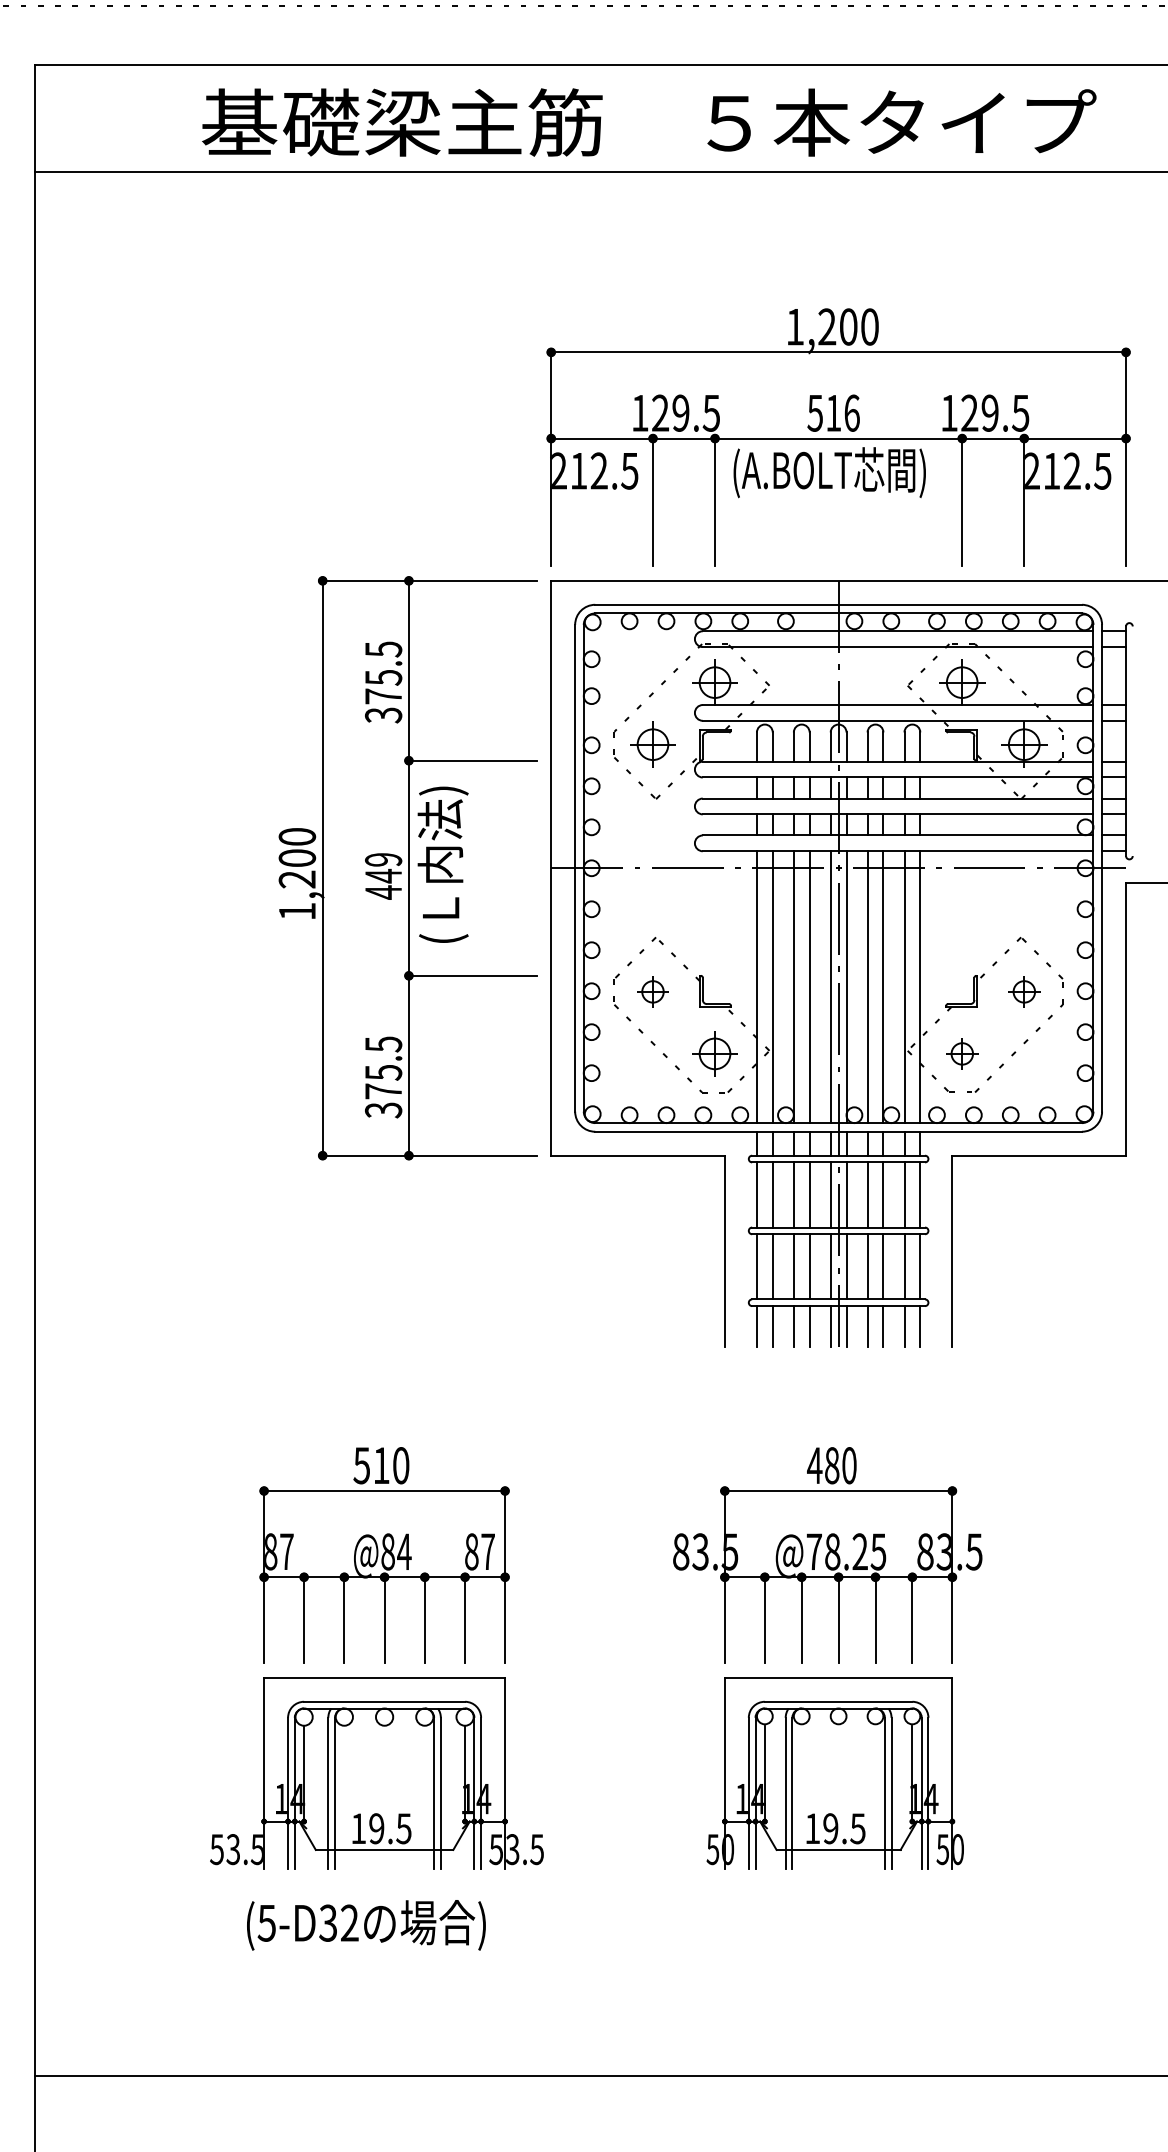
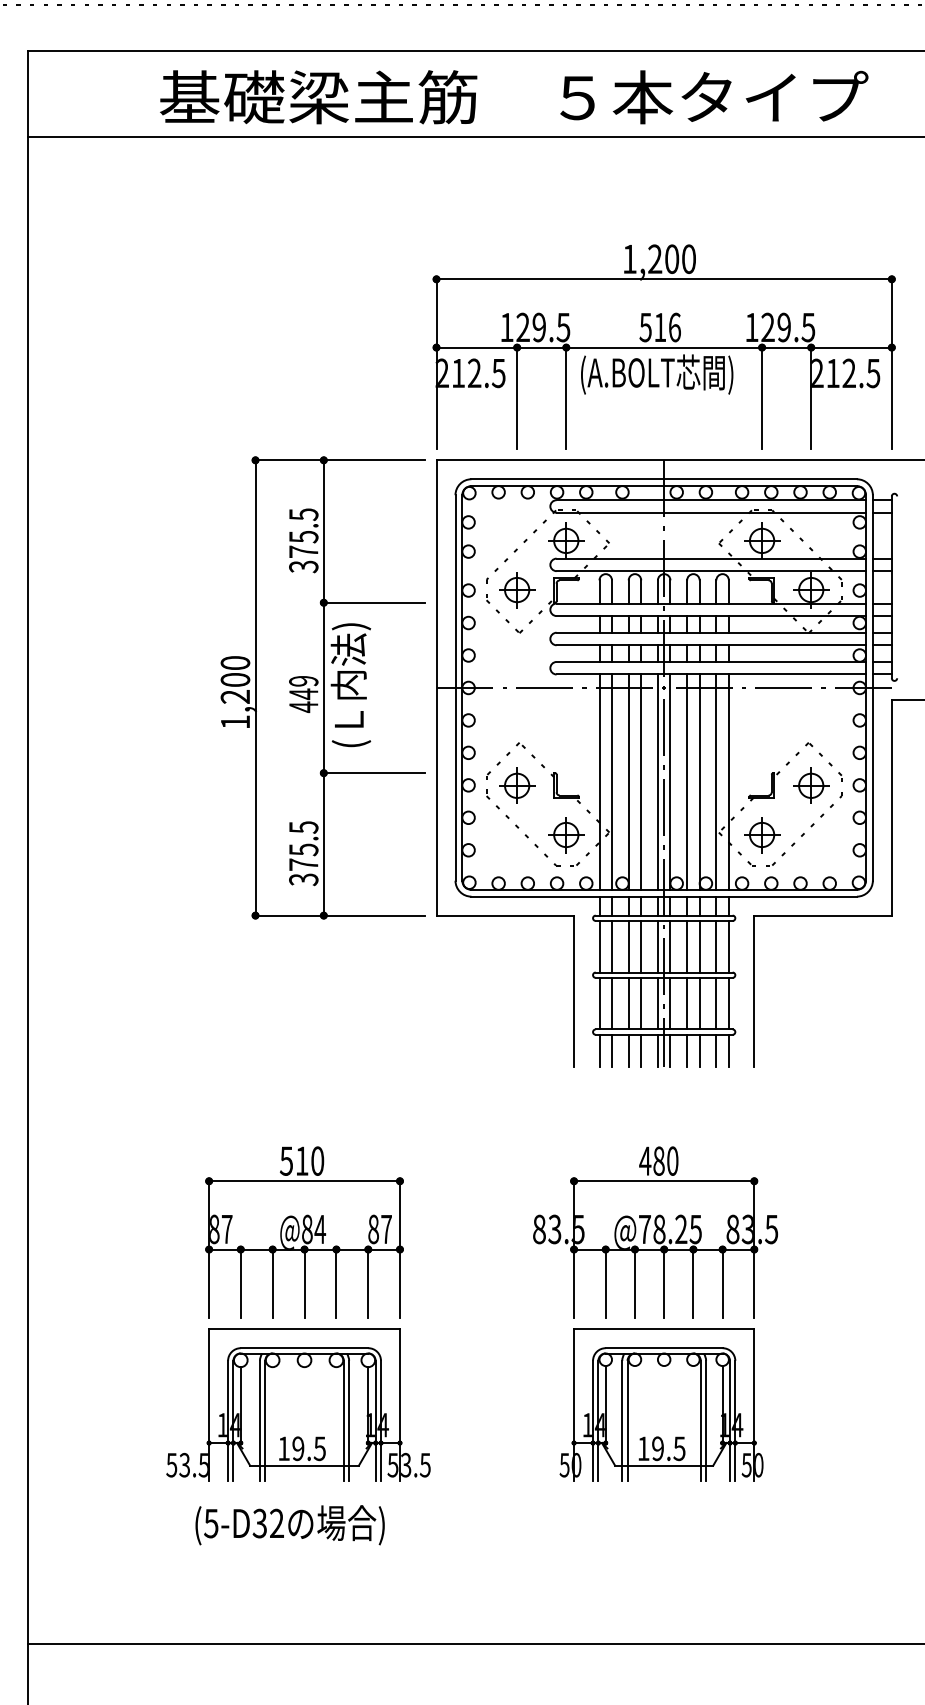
part: (652, 991) -> (516, 785), size x1.43
part: (1024, 991) -> (811, 785), size x1.43
part: (962, 1053) -> (762, 834), size x1.43

